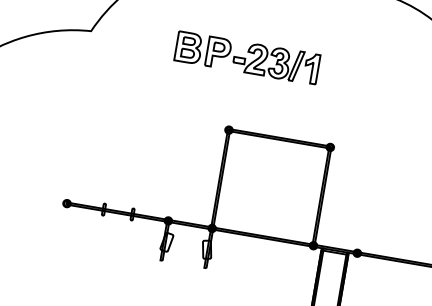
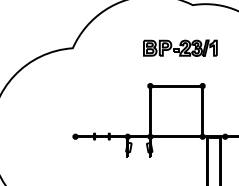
part: (247, 56) -> (180, 47), moved

